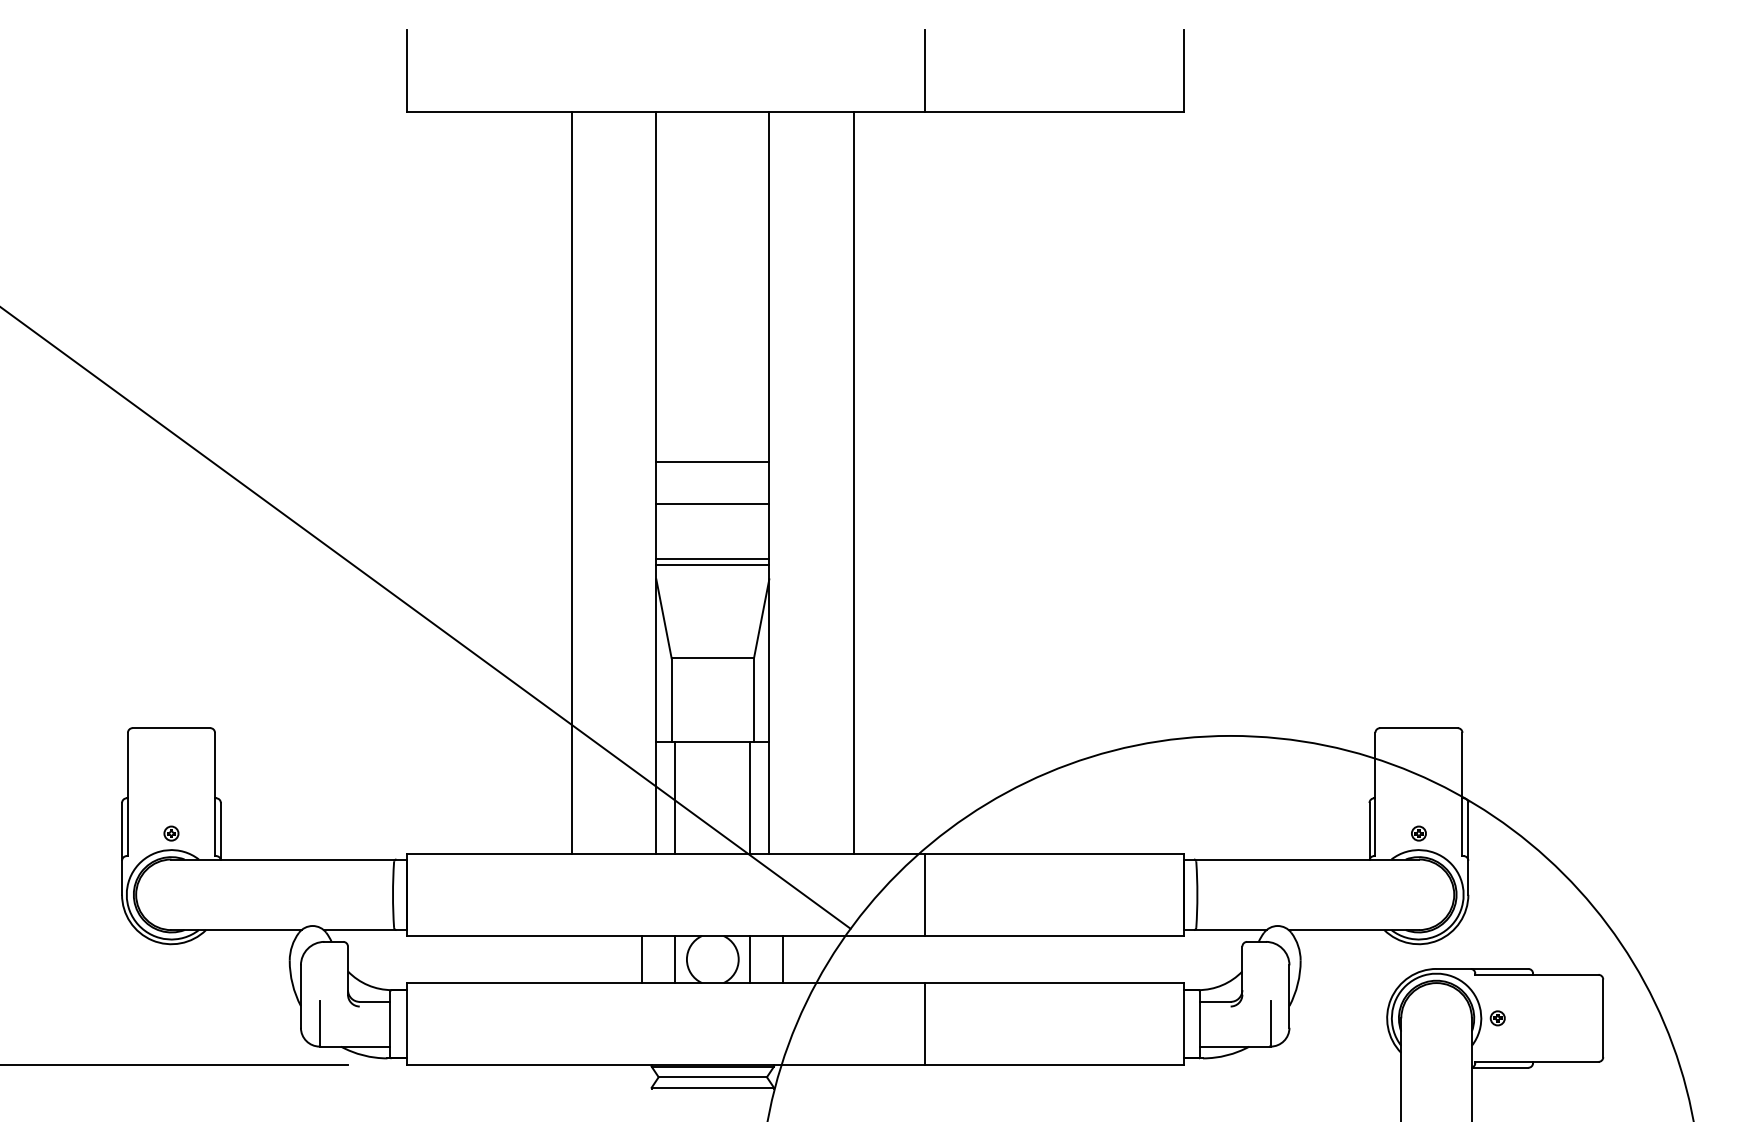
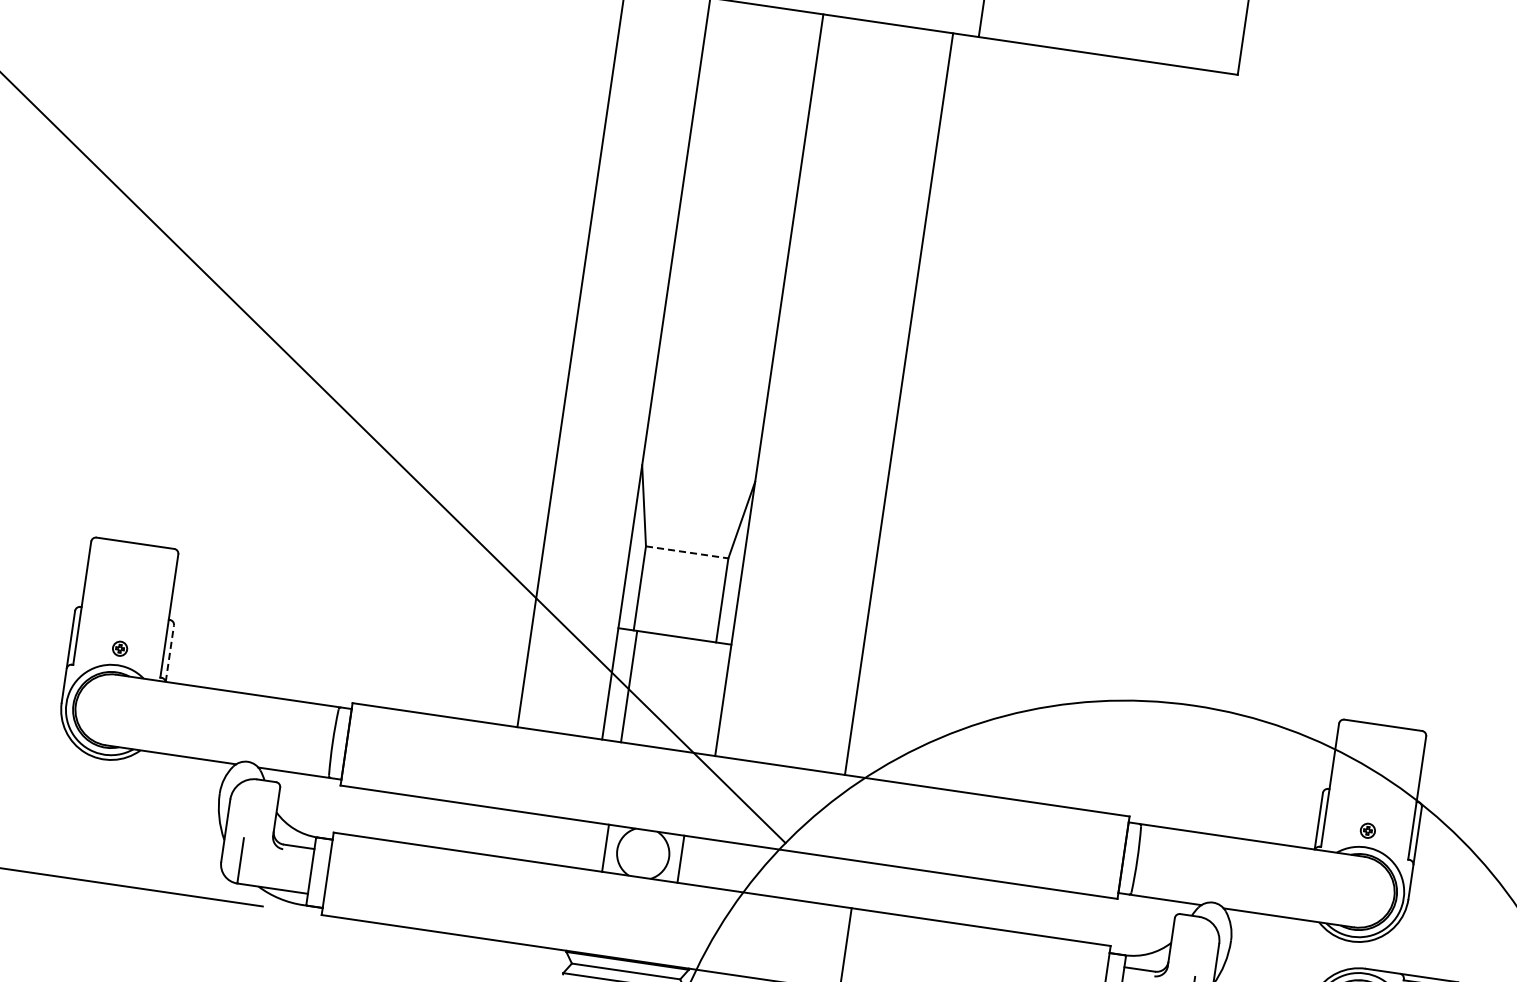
line: (712, 461) -> (715, 355), removed
line: (854, 482) -> (899, 403), moved
line: (712, 504) -> (709, 398), removed
line: (712, 559) -> (701, 453), removed
line: (712, 564) -> (700, 458), removed
line: (713, 658) -> (687, 552), solid -> dashed
line: (750, 797) -> (704, 697), removed
line: (220, 830) -> (169, 652), solid -> dashed
line: (924, 894) -> (864, 819), removed
line: (642, 959) -> (572, 843), removed
line: (783, 959) -> (713, 864), removed

